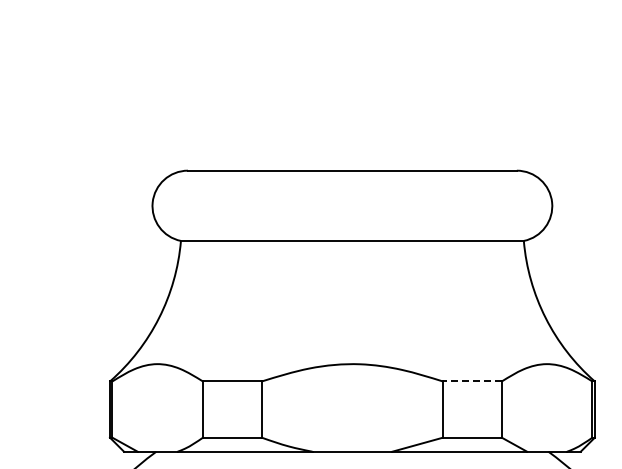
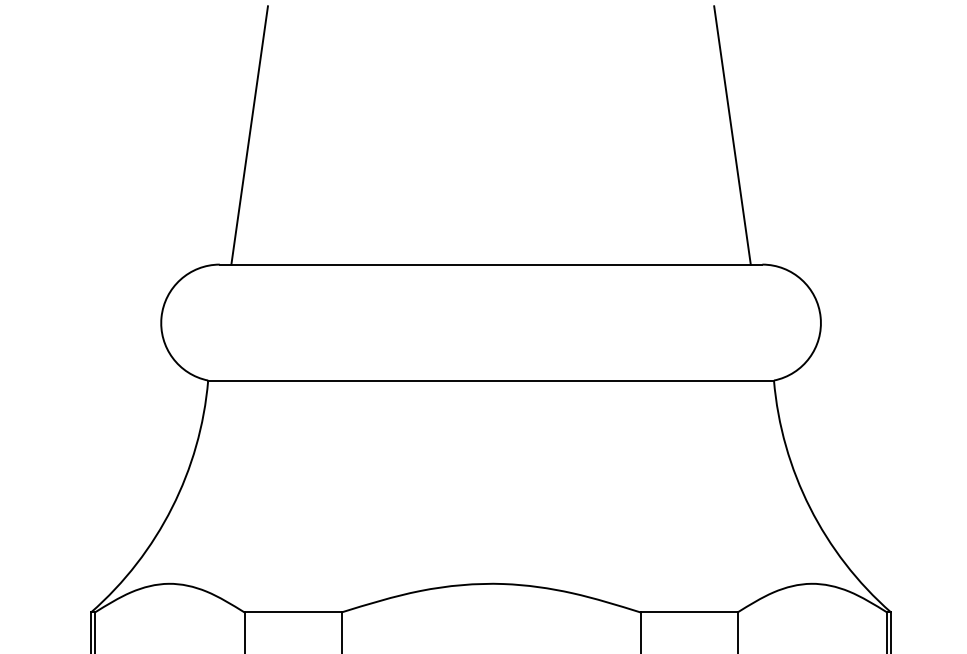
line: (206, 92) -> (250, 135), added
line: (498, 92) -> (732, 135), added
line: (471, 381) -> (687, 612), dashed -> solid

